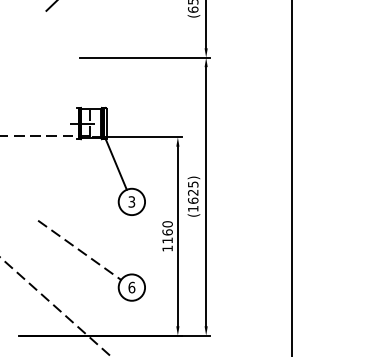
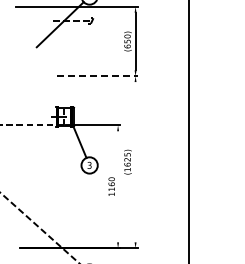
line: (146, 58) -> (98, 76), solid -> dashed
line: (206, 197) -> (135, 162), removed
line: (178, 235) -> (118, 186), removed
part: (91, 260) -> (64, 201), removed

